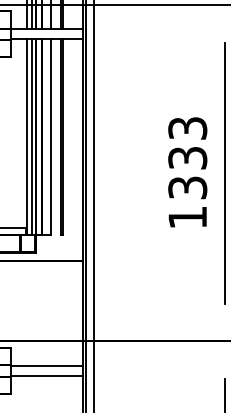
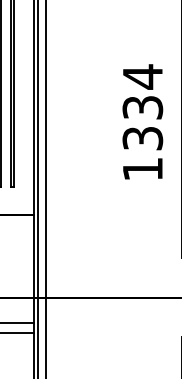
text: (187, 128) -> (142, 76), 1333 -> 1334

